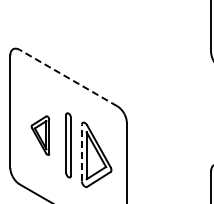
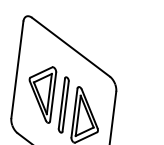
line: (68, 77) -> (70, 46), dashed -> solid
part: (40, 135) -> (40, 93), size x1.67
line: (81, 152) -> (74, 112), dashed -> solid

